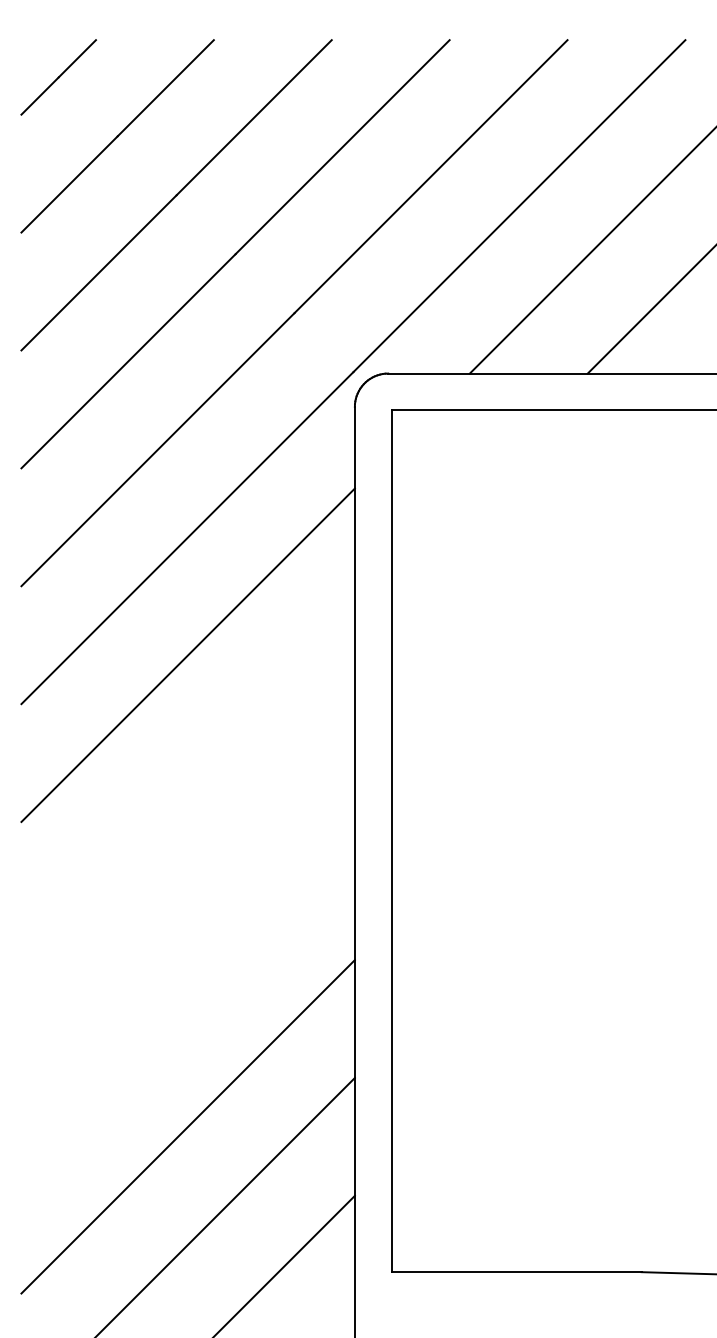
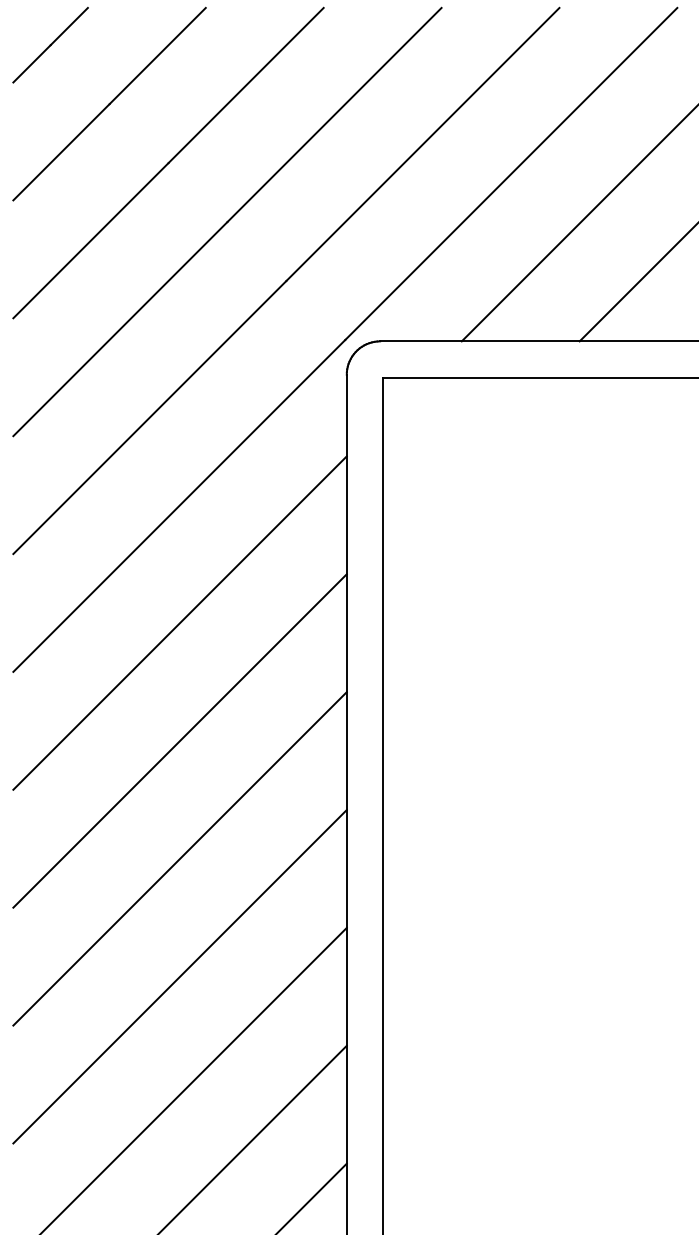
line: (187, 772) -> (179, 740), added
line: (187, 890) -> (179, 858), added
line: (187, 1008) -> (179, 976), added

